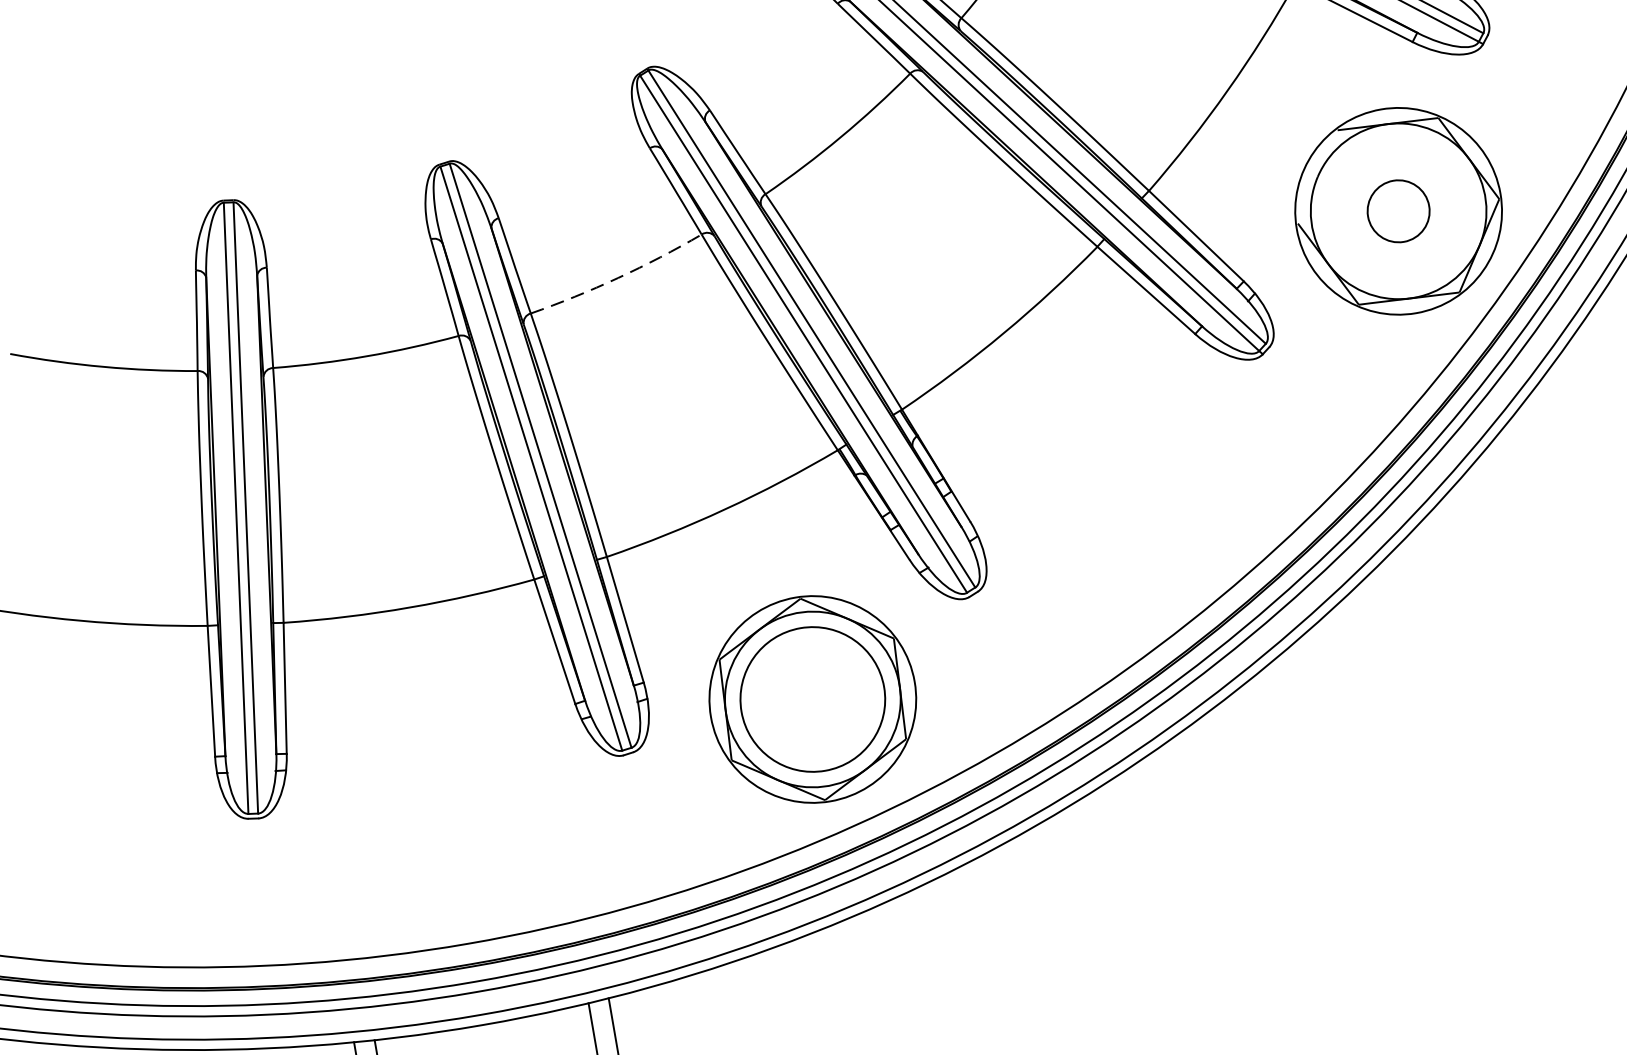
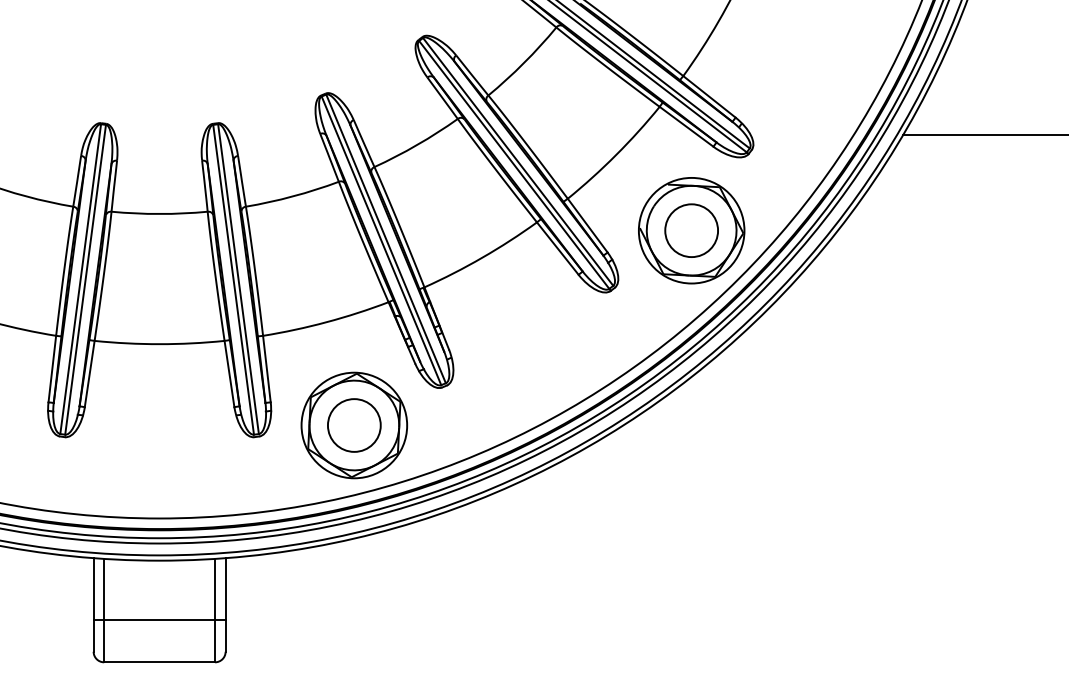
circle: (1398, 210) -> (691, 230), size x1.67
arc: (619, 277) -> (293, 196), dashed -> solid
circle: (811, 699) -> (353, 425), size x0.71

